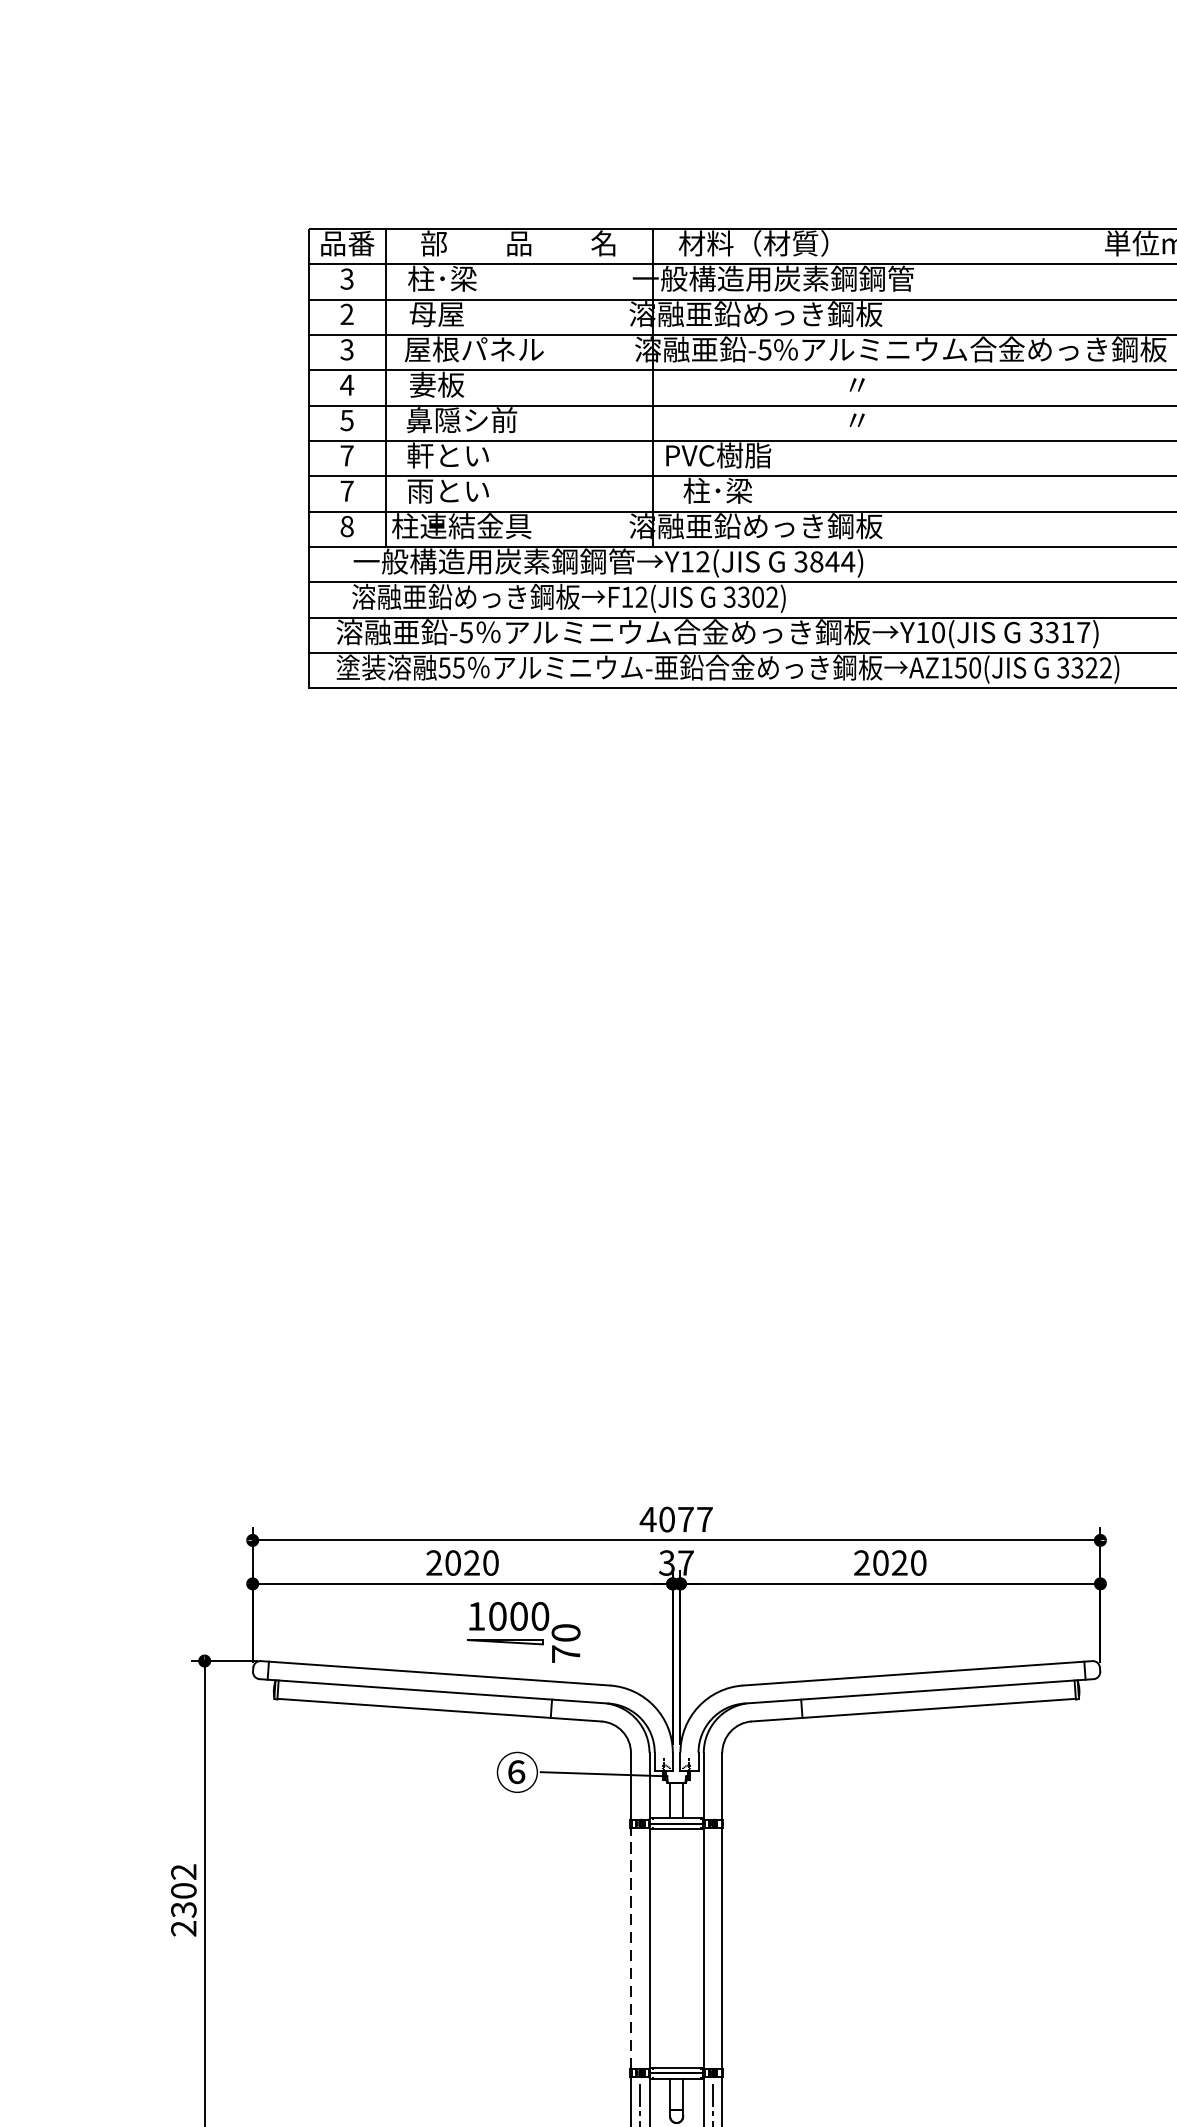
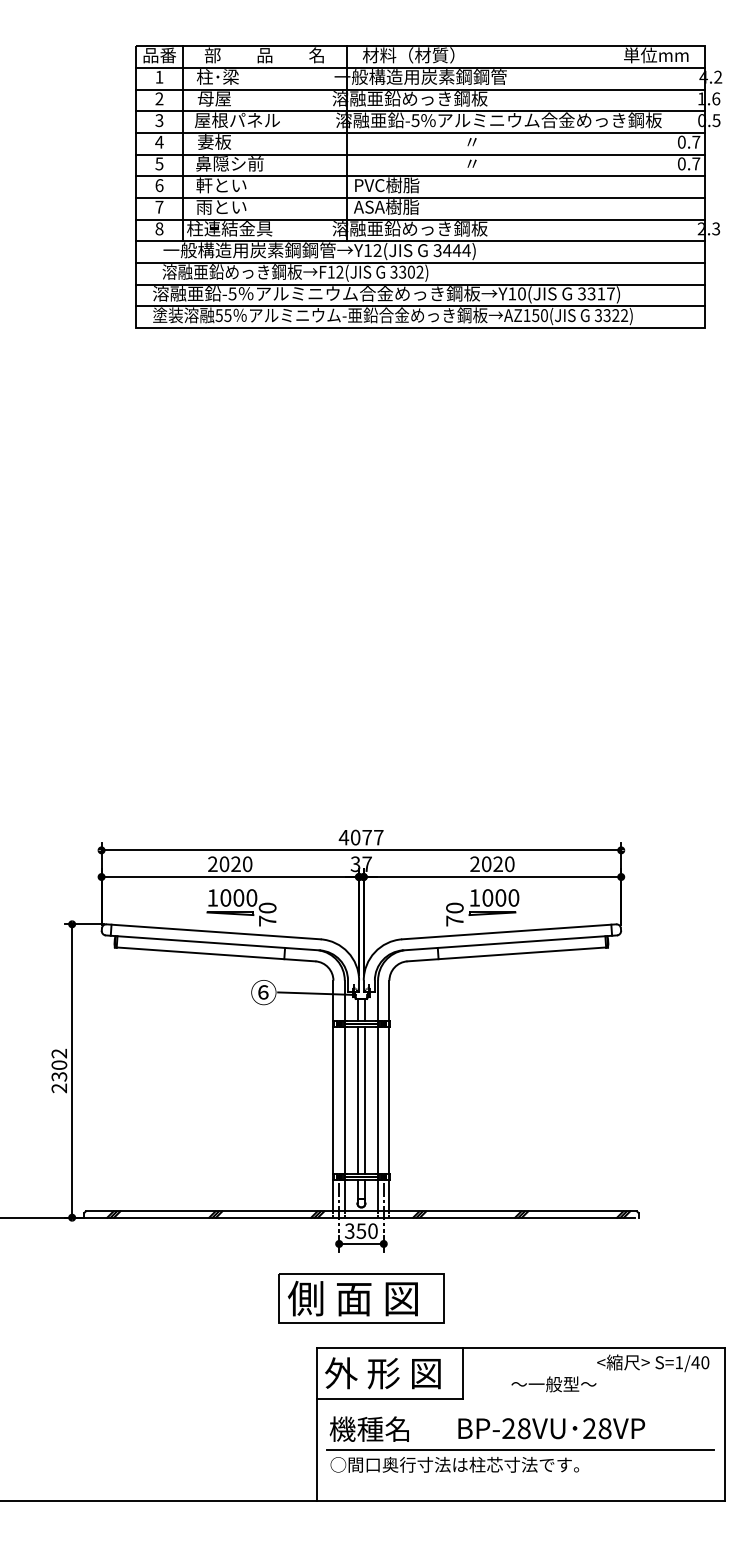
text: (347, 277) -> (159, 76), 3 -> 1
text: (347, 455) -> (159, 185), 7 -> 6
text: (717, 489) -> (386, 206), 柱･梁 -> ASA樹脂
text: (817, 561) -> (447, 250), 3844) -> 3444)
part: (523, 1631) -> (241, 907), moved
part: (874, 1633) -> (482, 907), added
line: (631, 1948) -> (333, 1100), dashed -> solid
line: (670, 1948) -> (357, 1100), added
line: (683, 1948) -> (365, 1100), added

